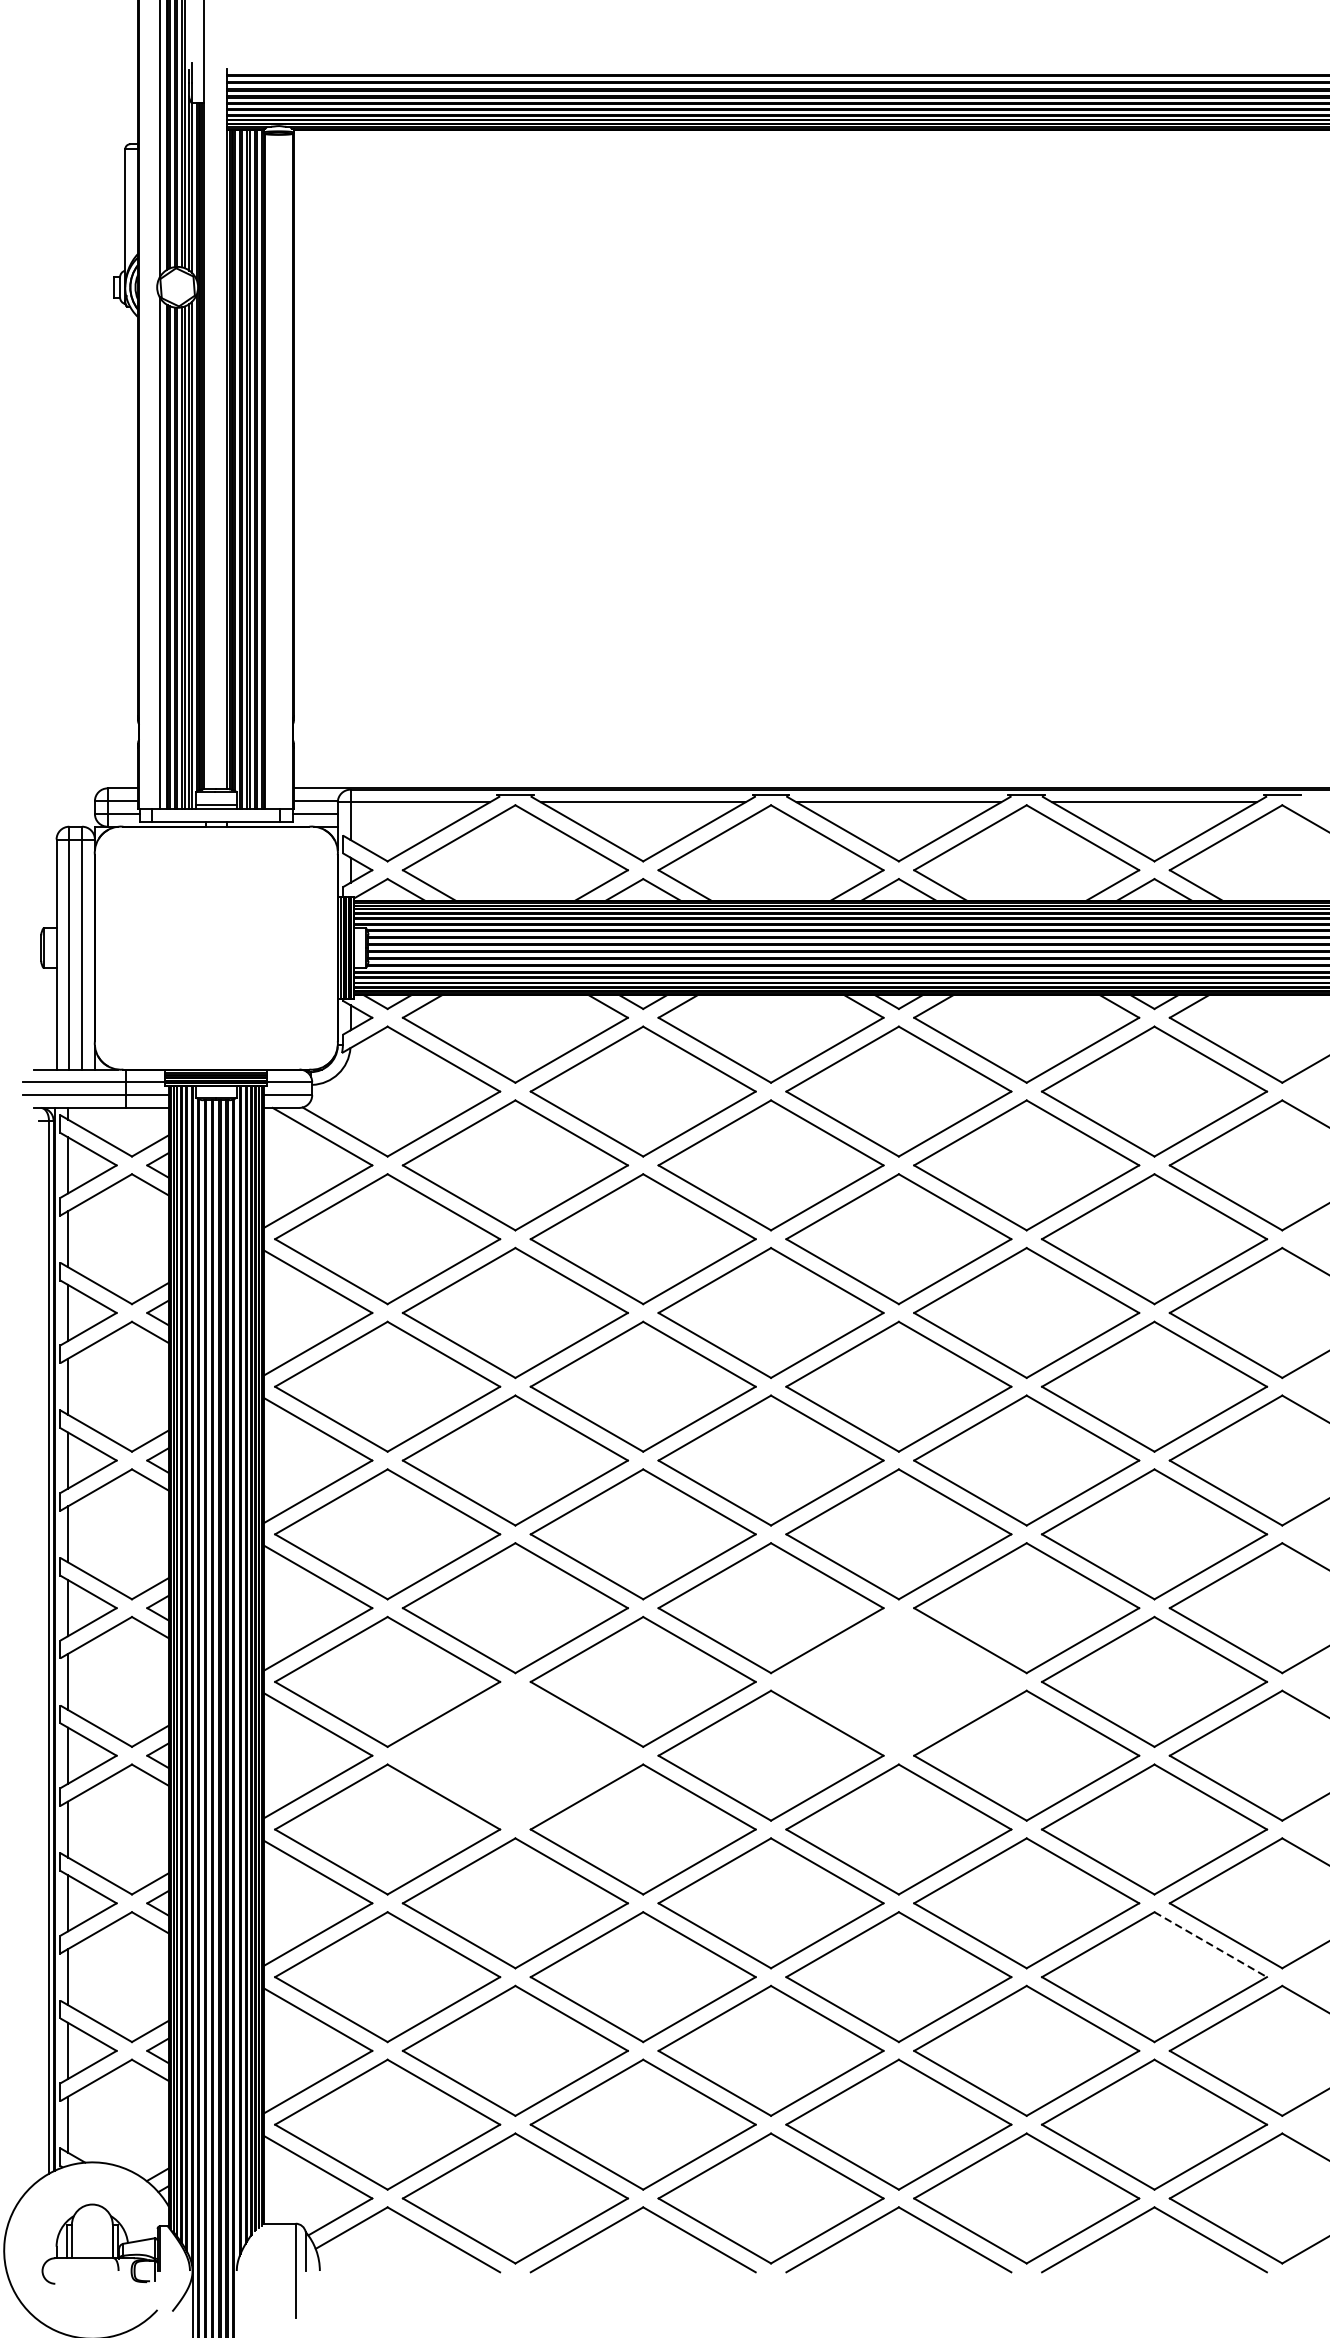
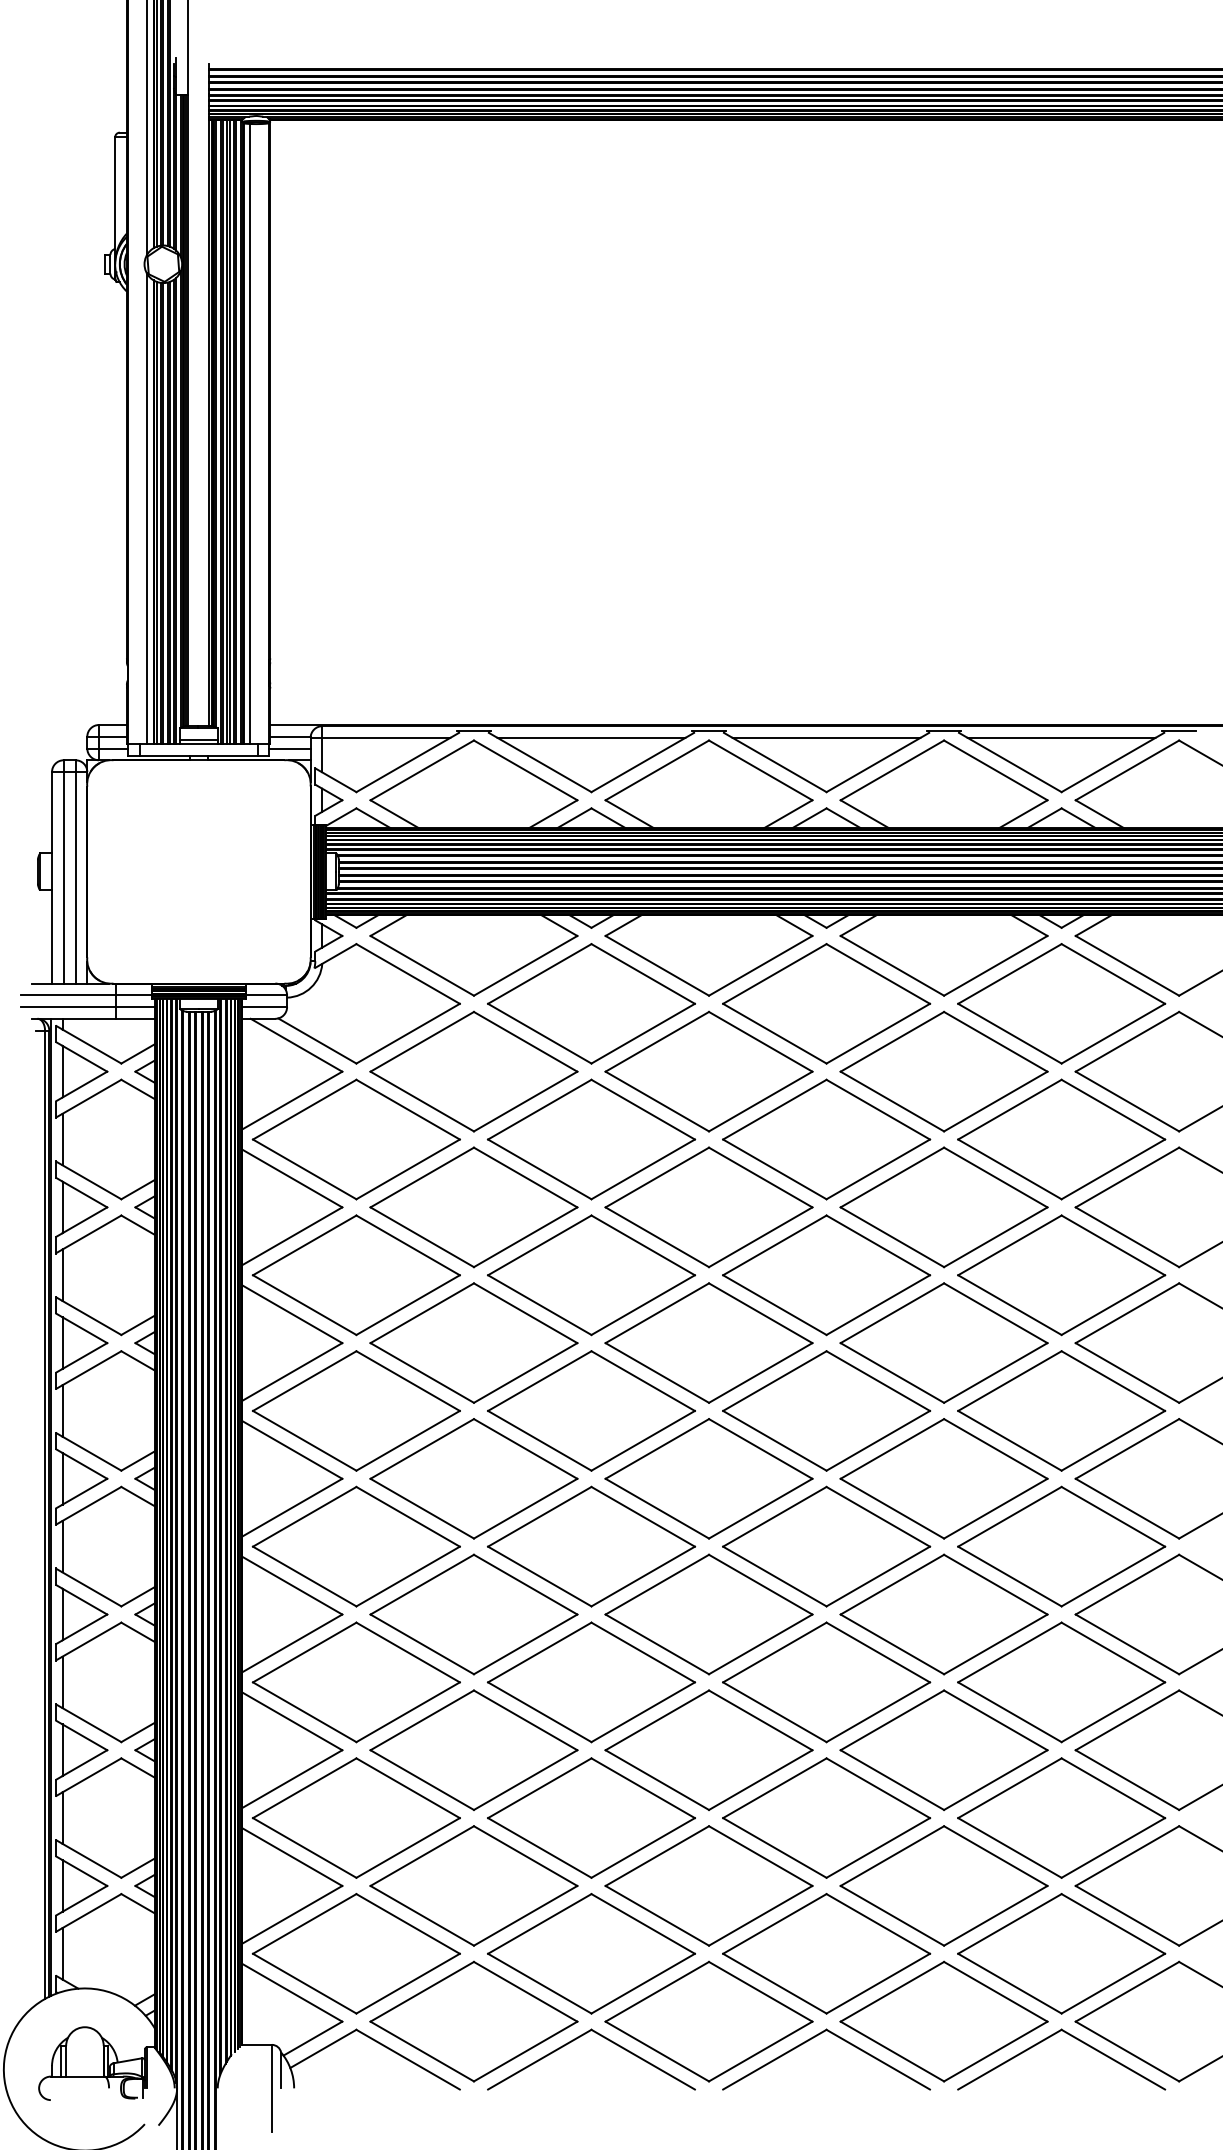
line: (272, 471) -> (250, 433), added
part: (898, 1681) -> (826, 1546), added
part: (514, 1755) -> (473, 1614), added
line: (1210, 1944) -> (1113, 1788), dashed -> solid

